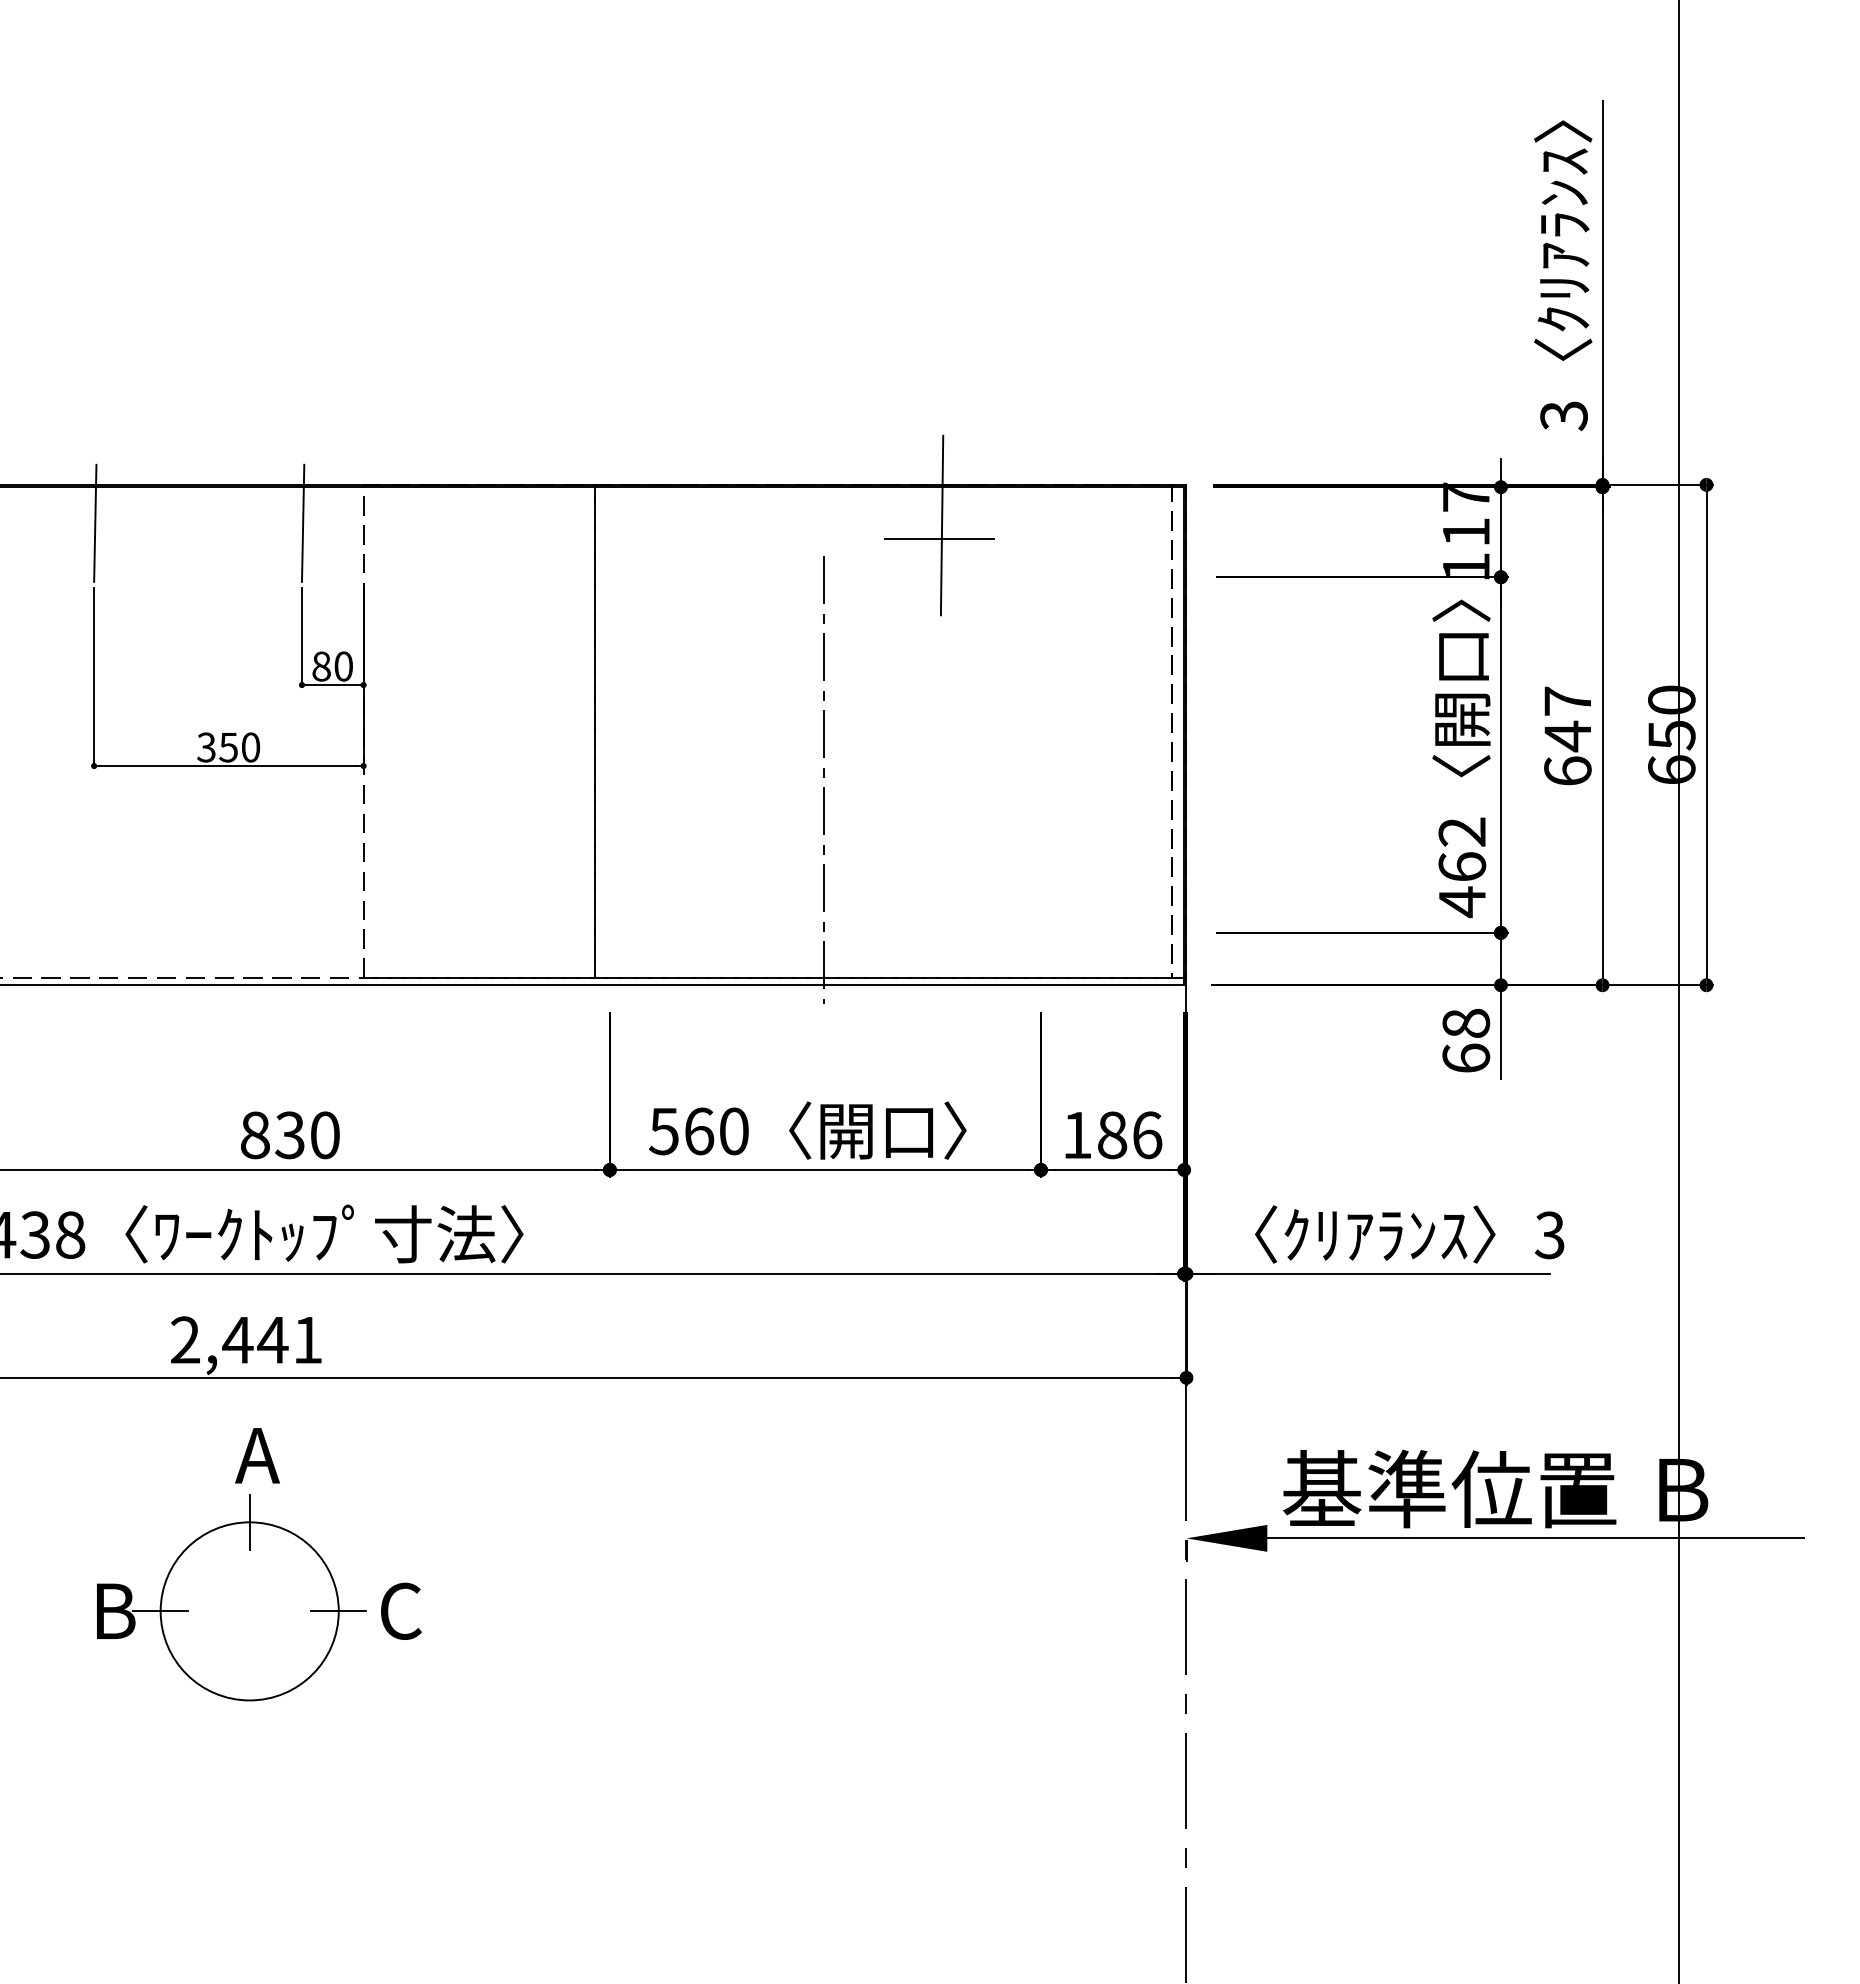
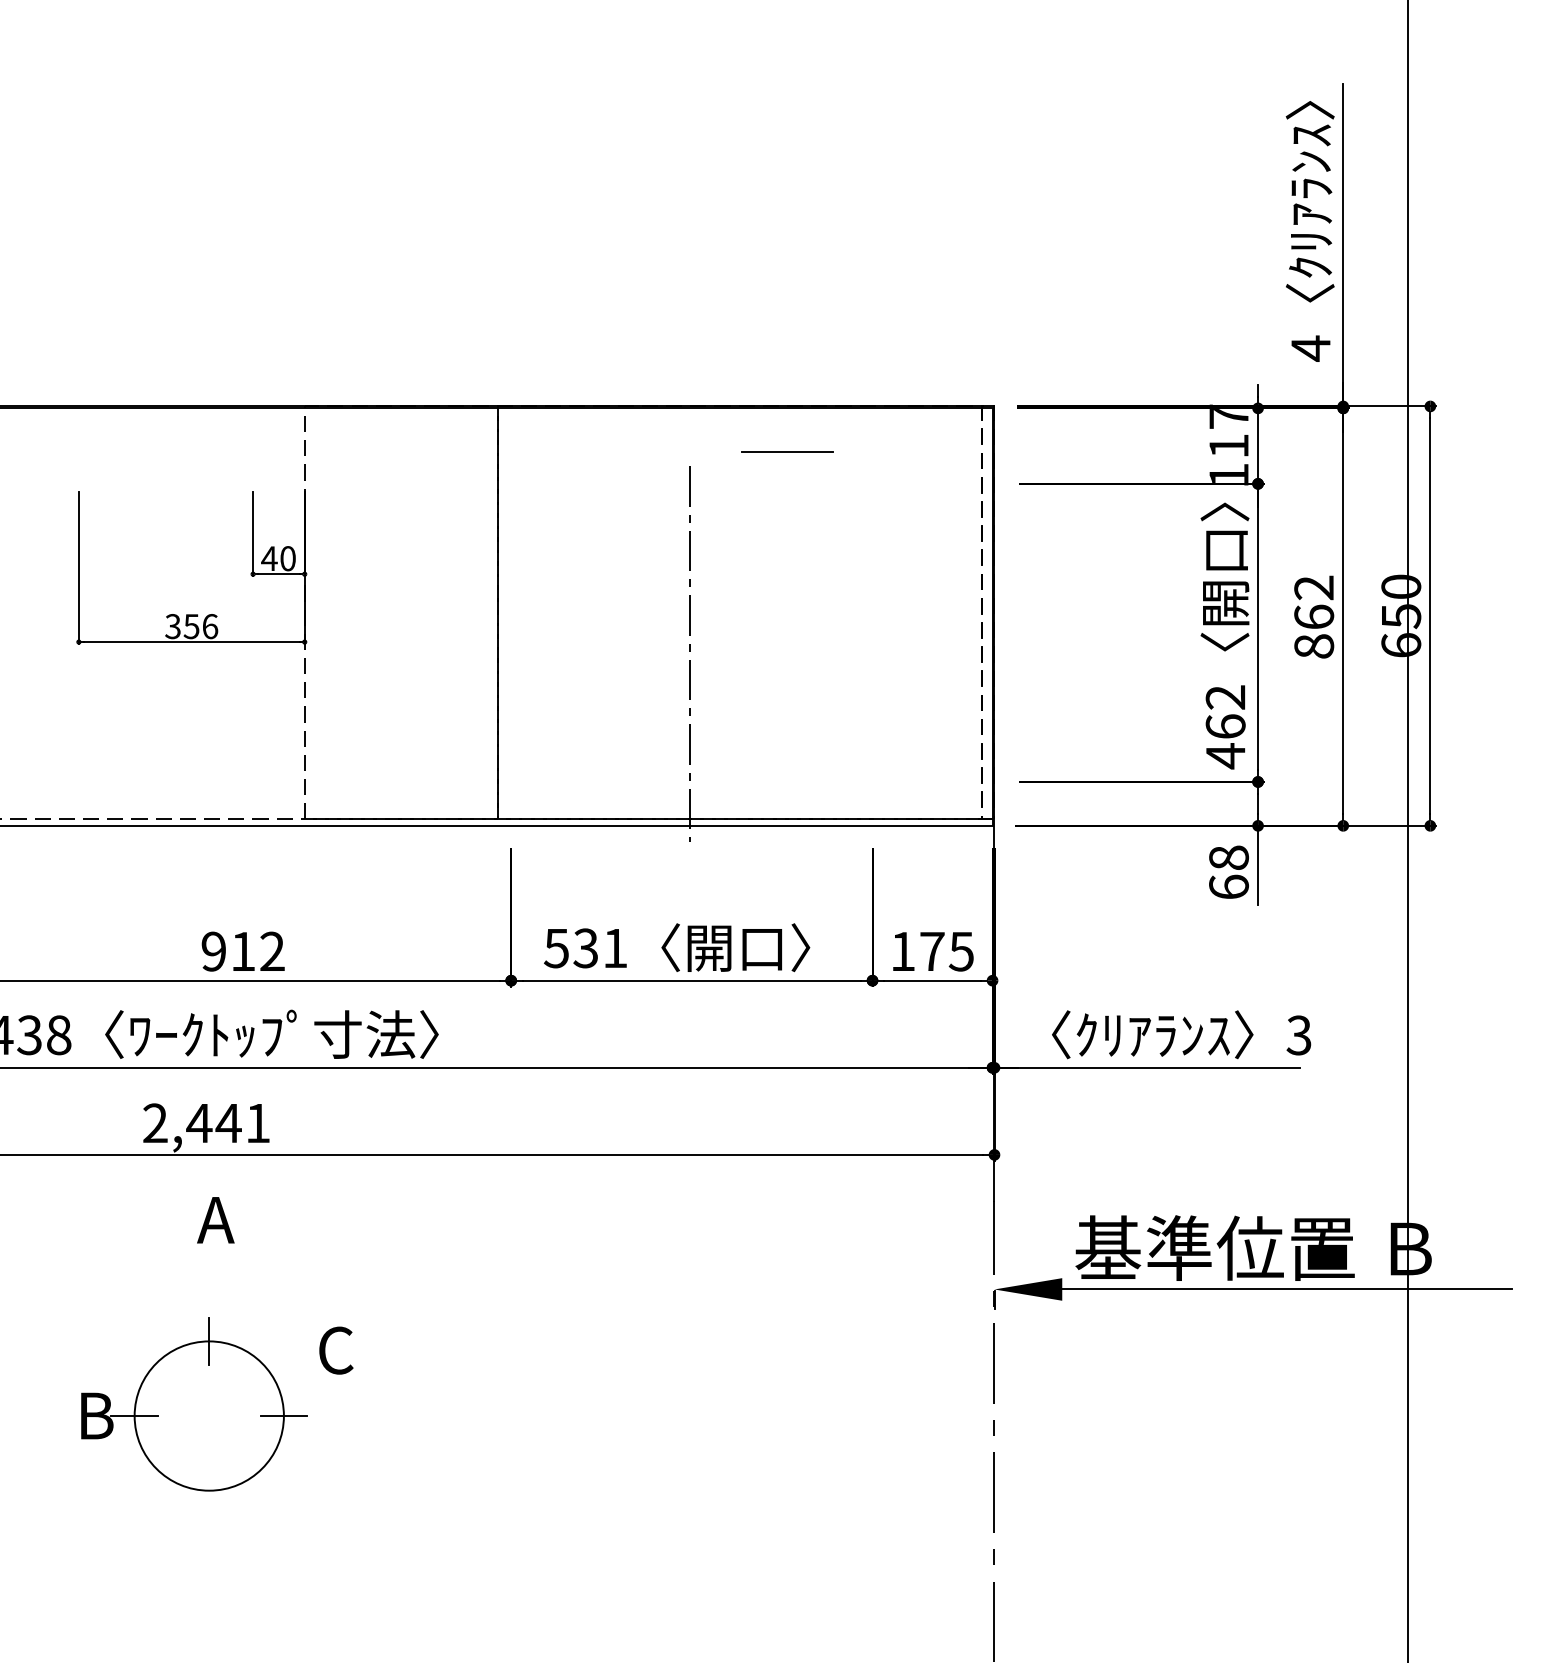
text: (1563, 415) -> (1310, 348), 3 -> 4
line: (95, 522) -> (80, 437), removed
line: (302, 522) -> (253, 437), removed
line: (941, 525) -> (789, 440), removed
text: (321, 666) -> (269, 558), 80 -> 40
text: (1567, 735) -> (1313, 616), 647 -> 862
text: (251, 747) -> (210, 626), 350 -> 356
text: (716, 1131) -> (600, 948), 560 -> 531
text: (289, 1135) -> (242, 951), 830 -> 912
text: (1130, 1135) -> (947, 951), 186 -> 175
part: (231, 1597) -> (194, 1404), moved

